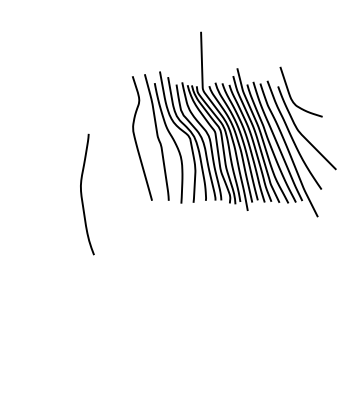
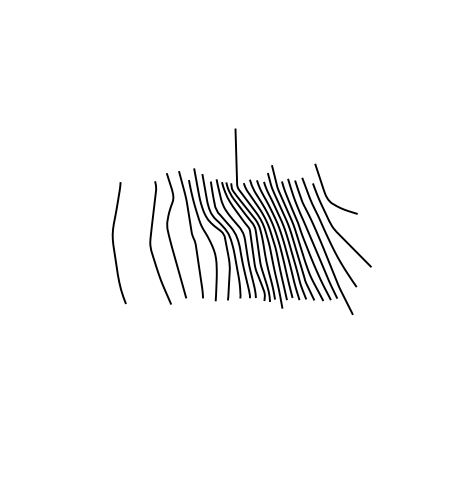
curve: (117, 145) -> (151, 242), added
curve: (82, 194) -> (114, 243), moved

